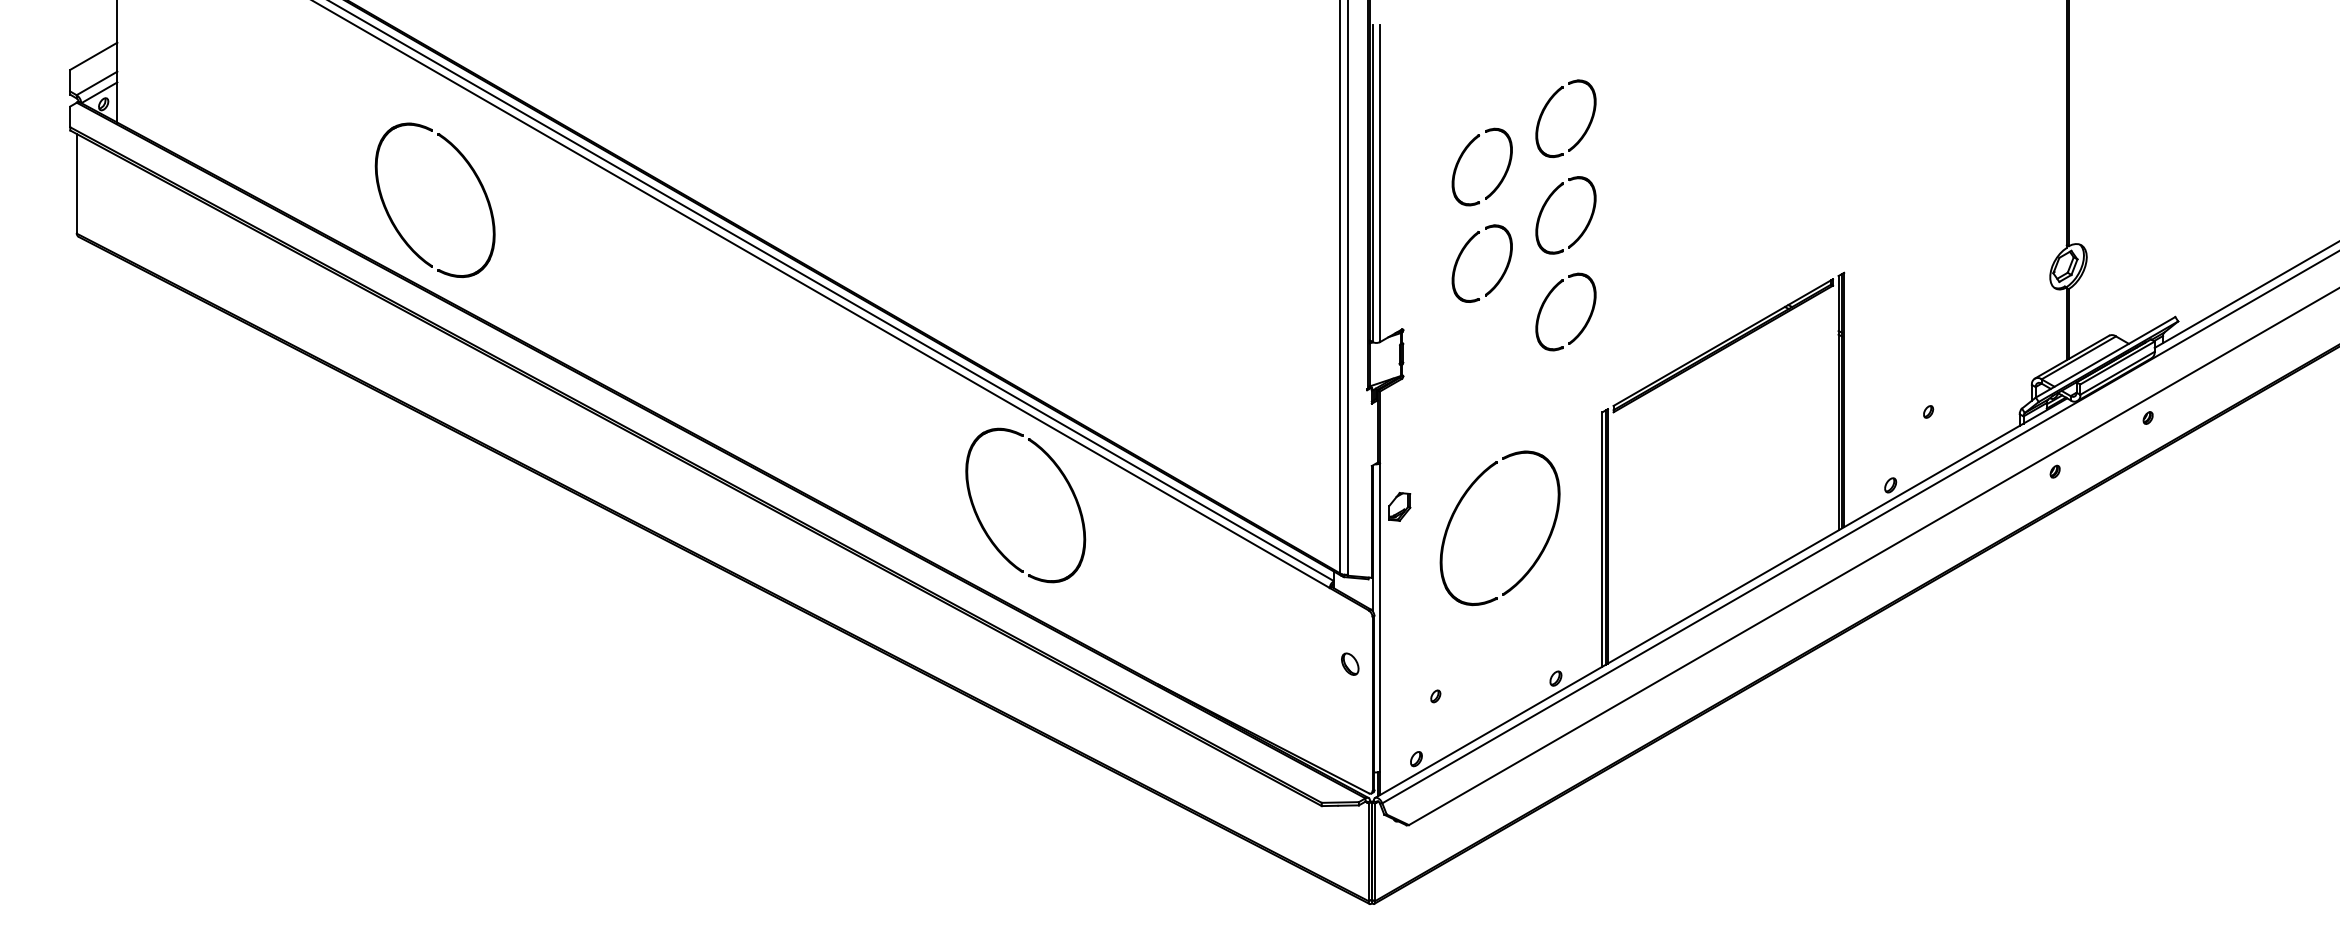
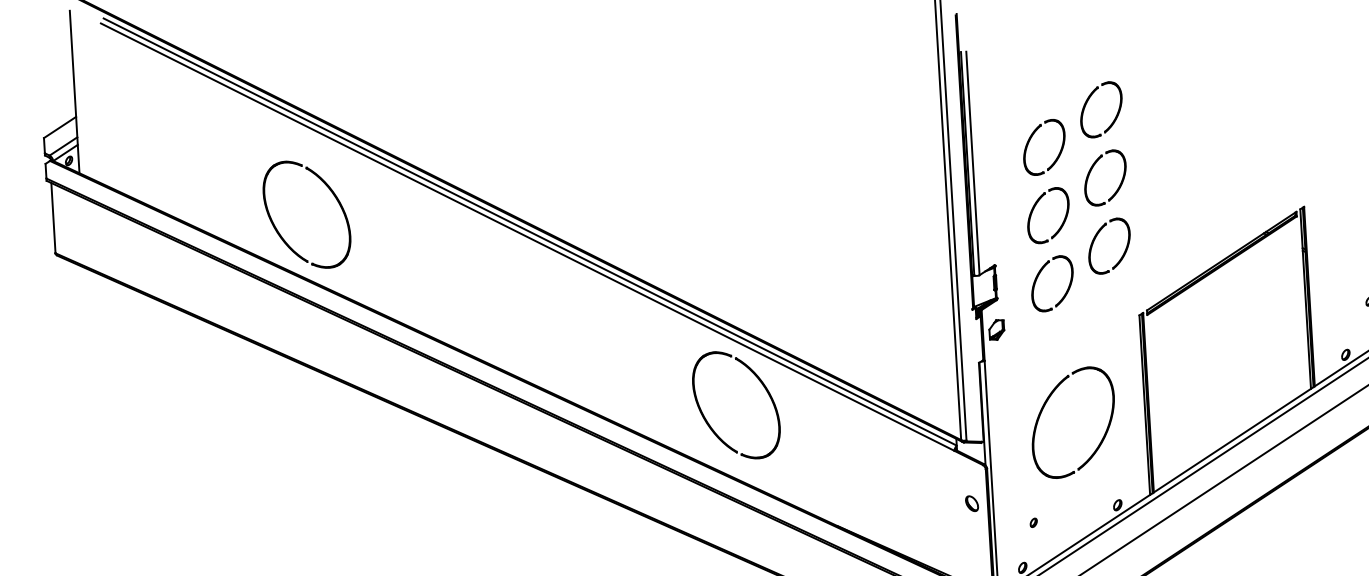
part: (1463, 348) -> (1038, 276), added
part: (1399, 506) -> (996, 329), moved
part: (1458, 507) -> (1043, 409), moved

